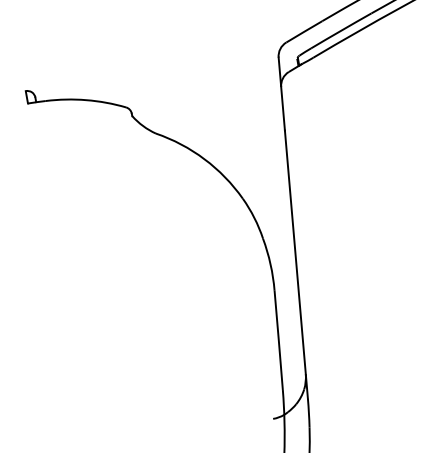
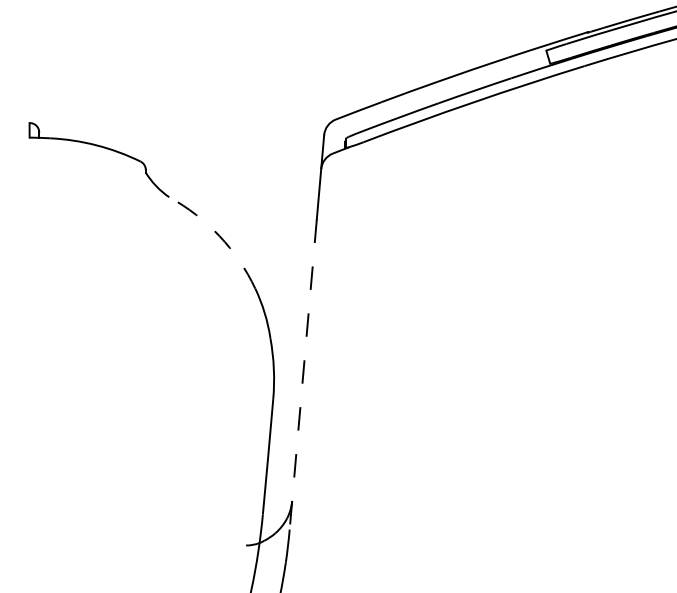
arc: (204, 159) -> (219, 236), solid -> dashed
line: (296, 264) -> (303, 374), solid -> dashed

